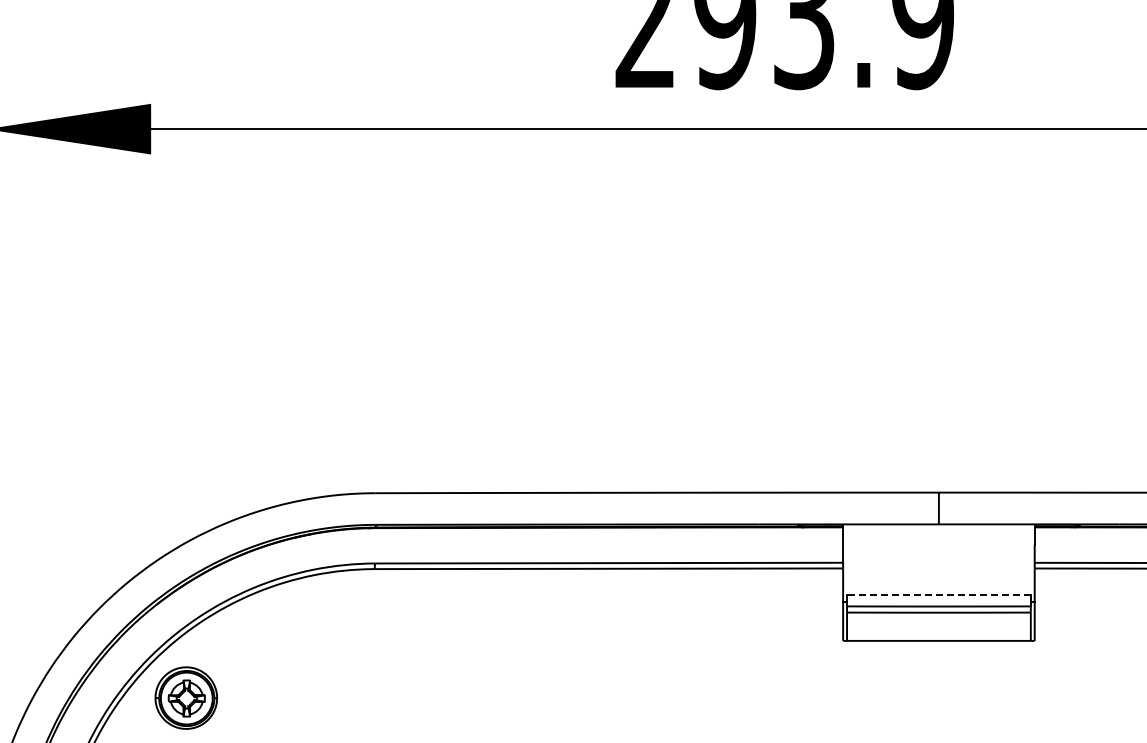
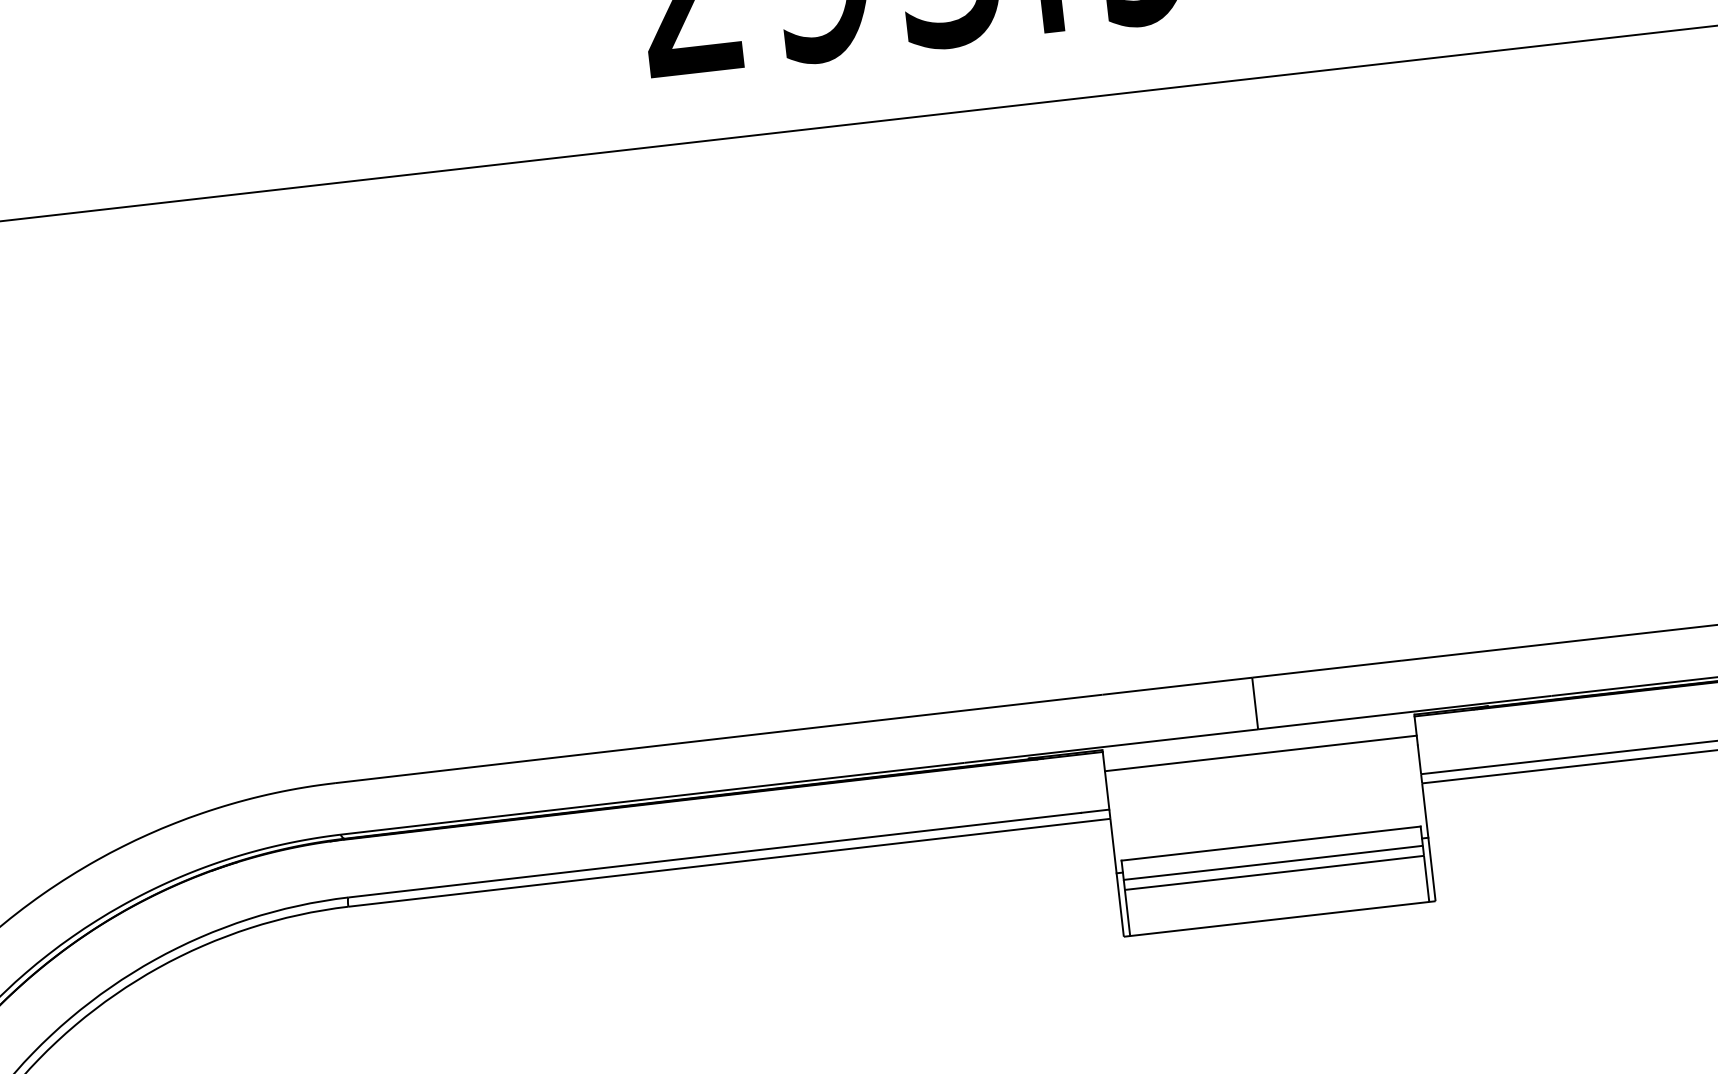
line: (938, 539) -> (1260, 754), added
line: (938, 594) -> (1270, 843), dashed -> solid

